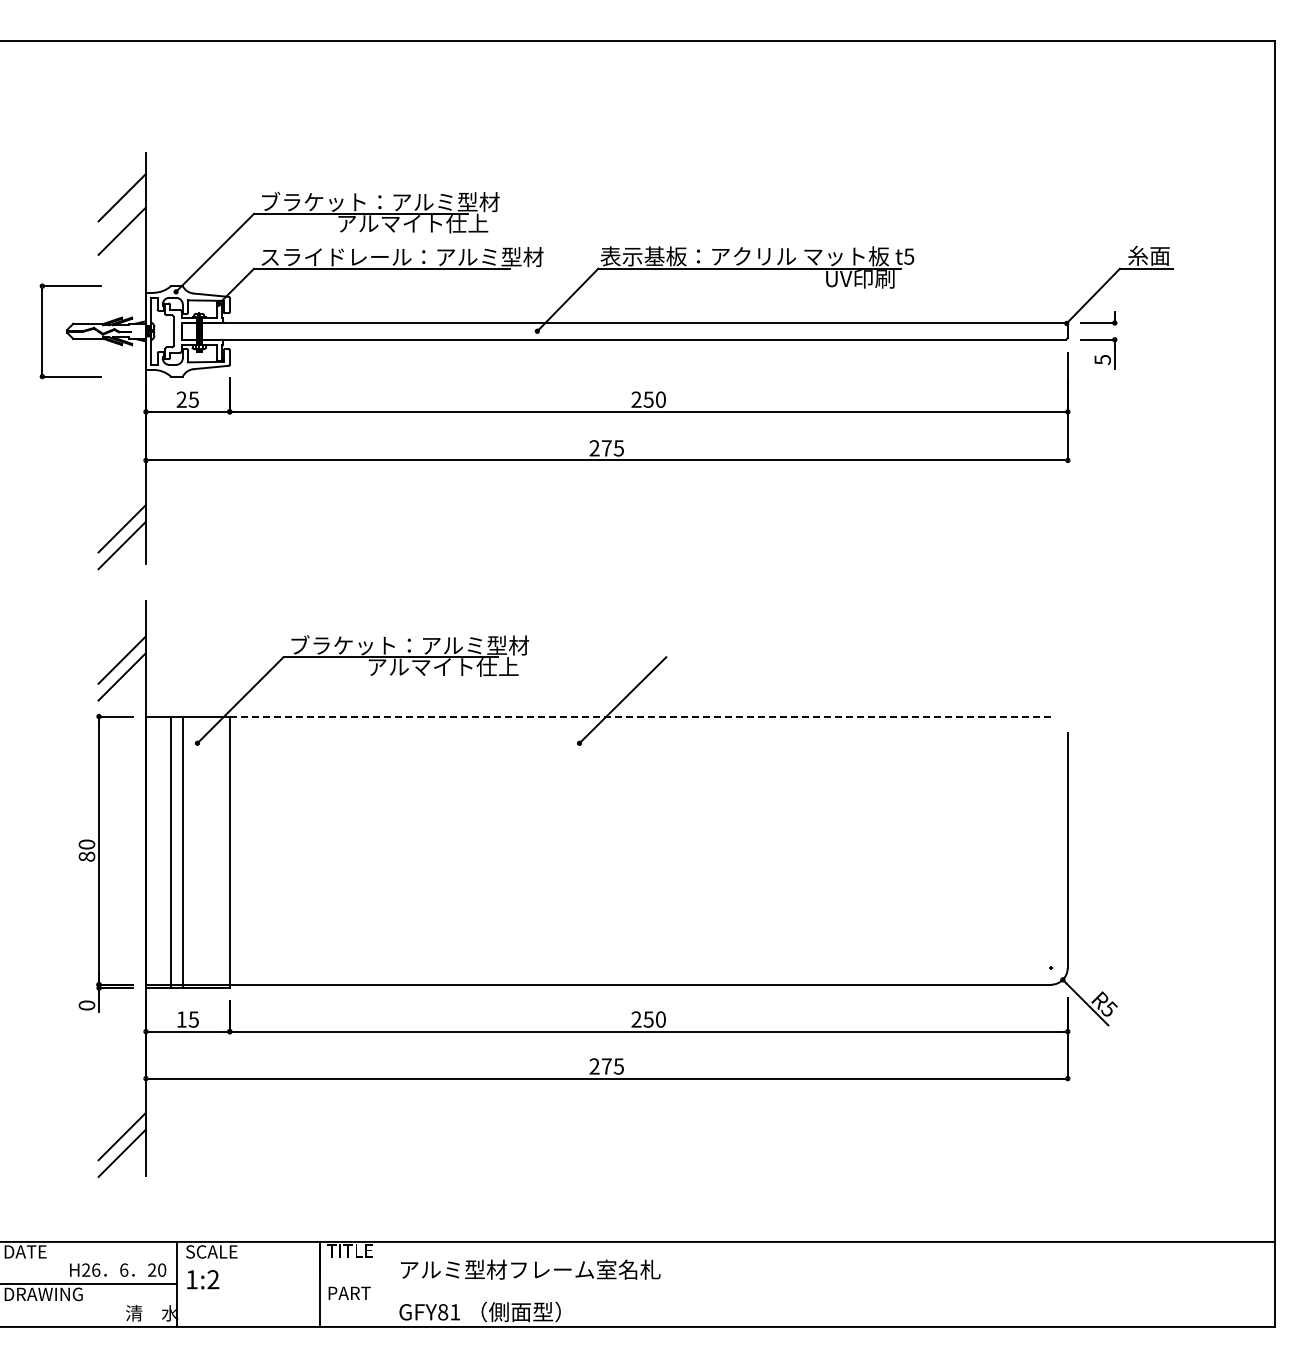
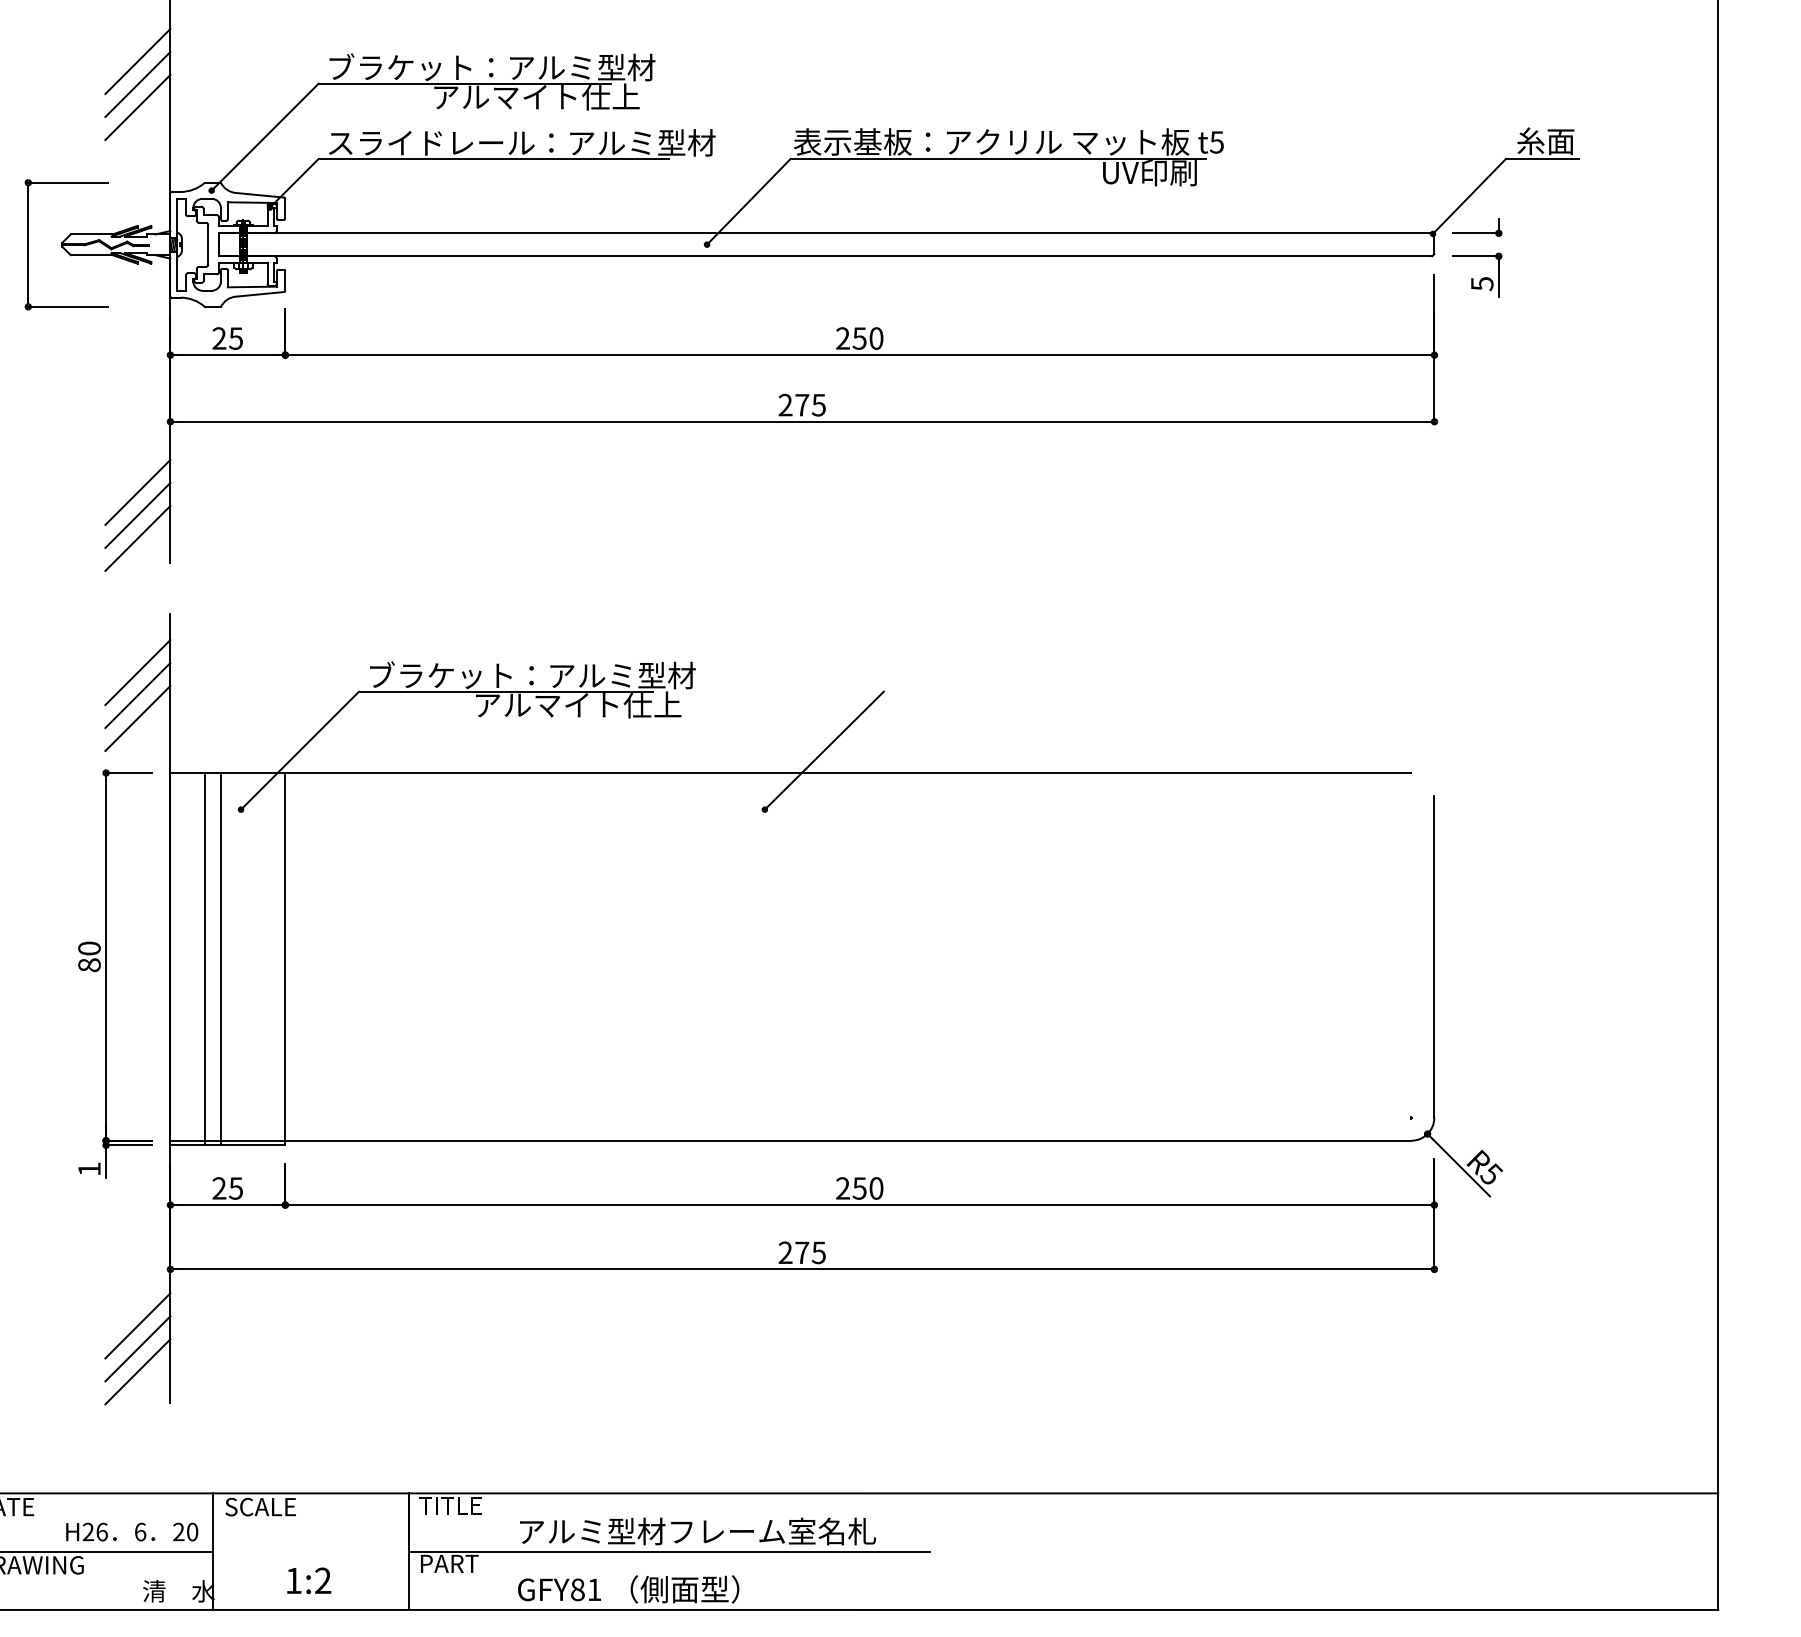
line: (121, 214) -> (136, 84), added
line: (121, 511) -> (136, 491), added
line: (121, 643) -> (136, 672), added
line: (640, 716) -> (848, 772), dashed -> solid
text: (86, 1005) -> (88, 1169), 0 -> 1
text: (181, 1019) -> (219, 1188), 15 -> 25
line: (121, 1119) -> (136, 1325), added
text: (203, 1279) -> (309, 1580), moved
line: (510, 1284) -> (670, 1551), added

